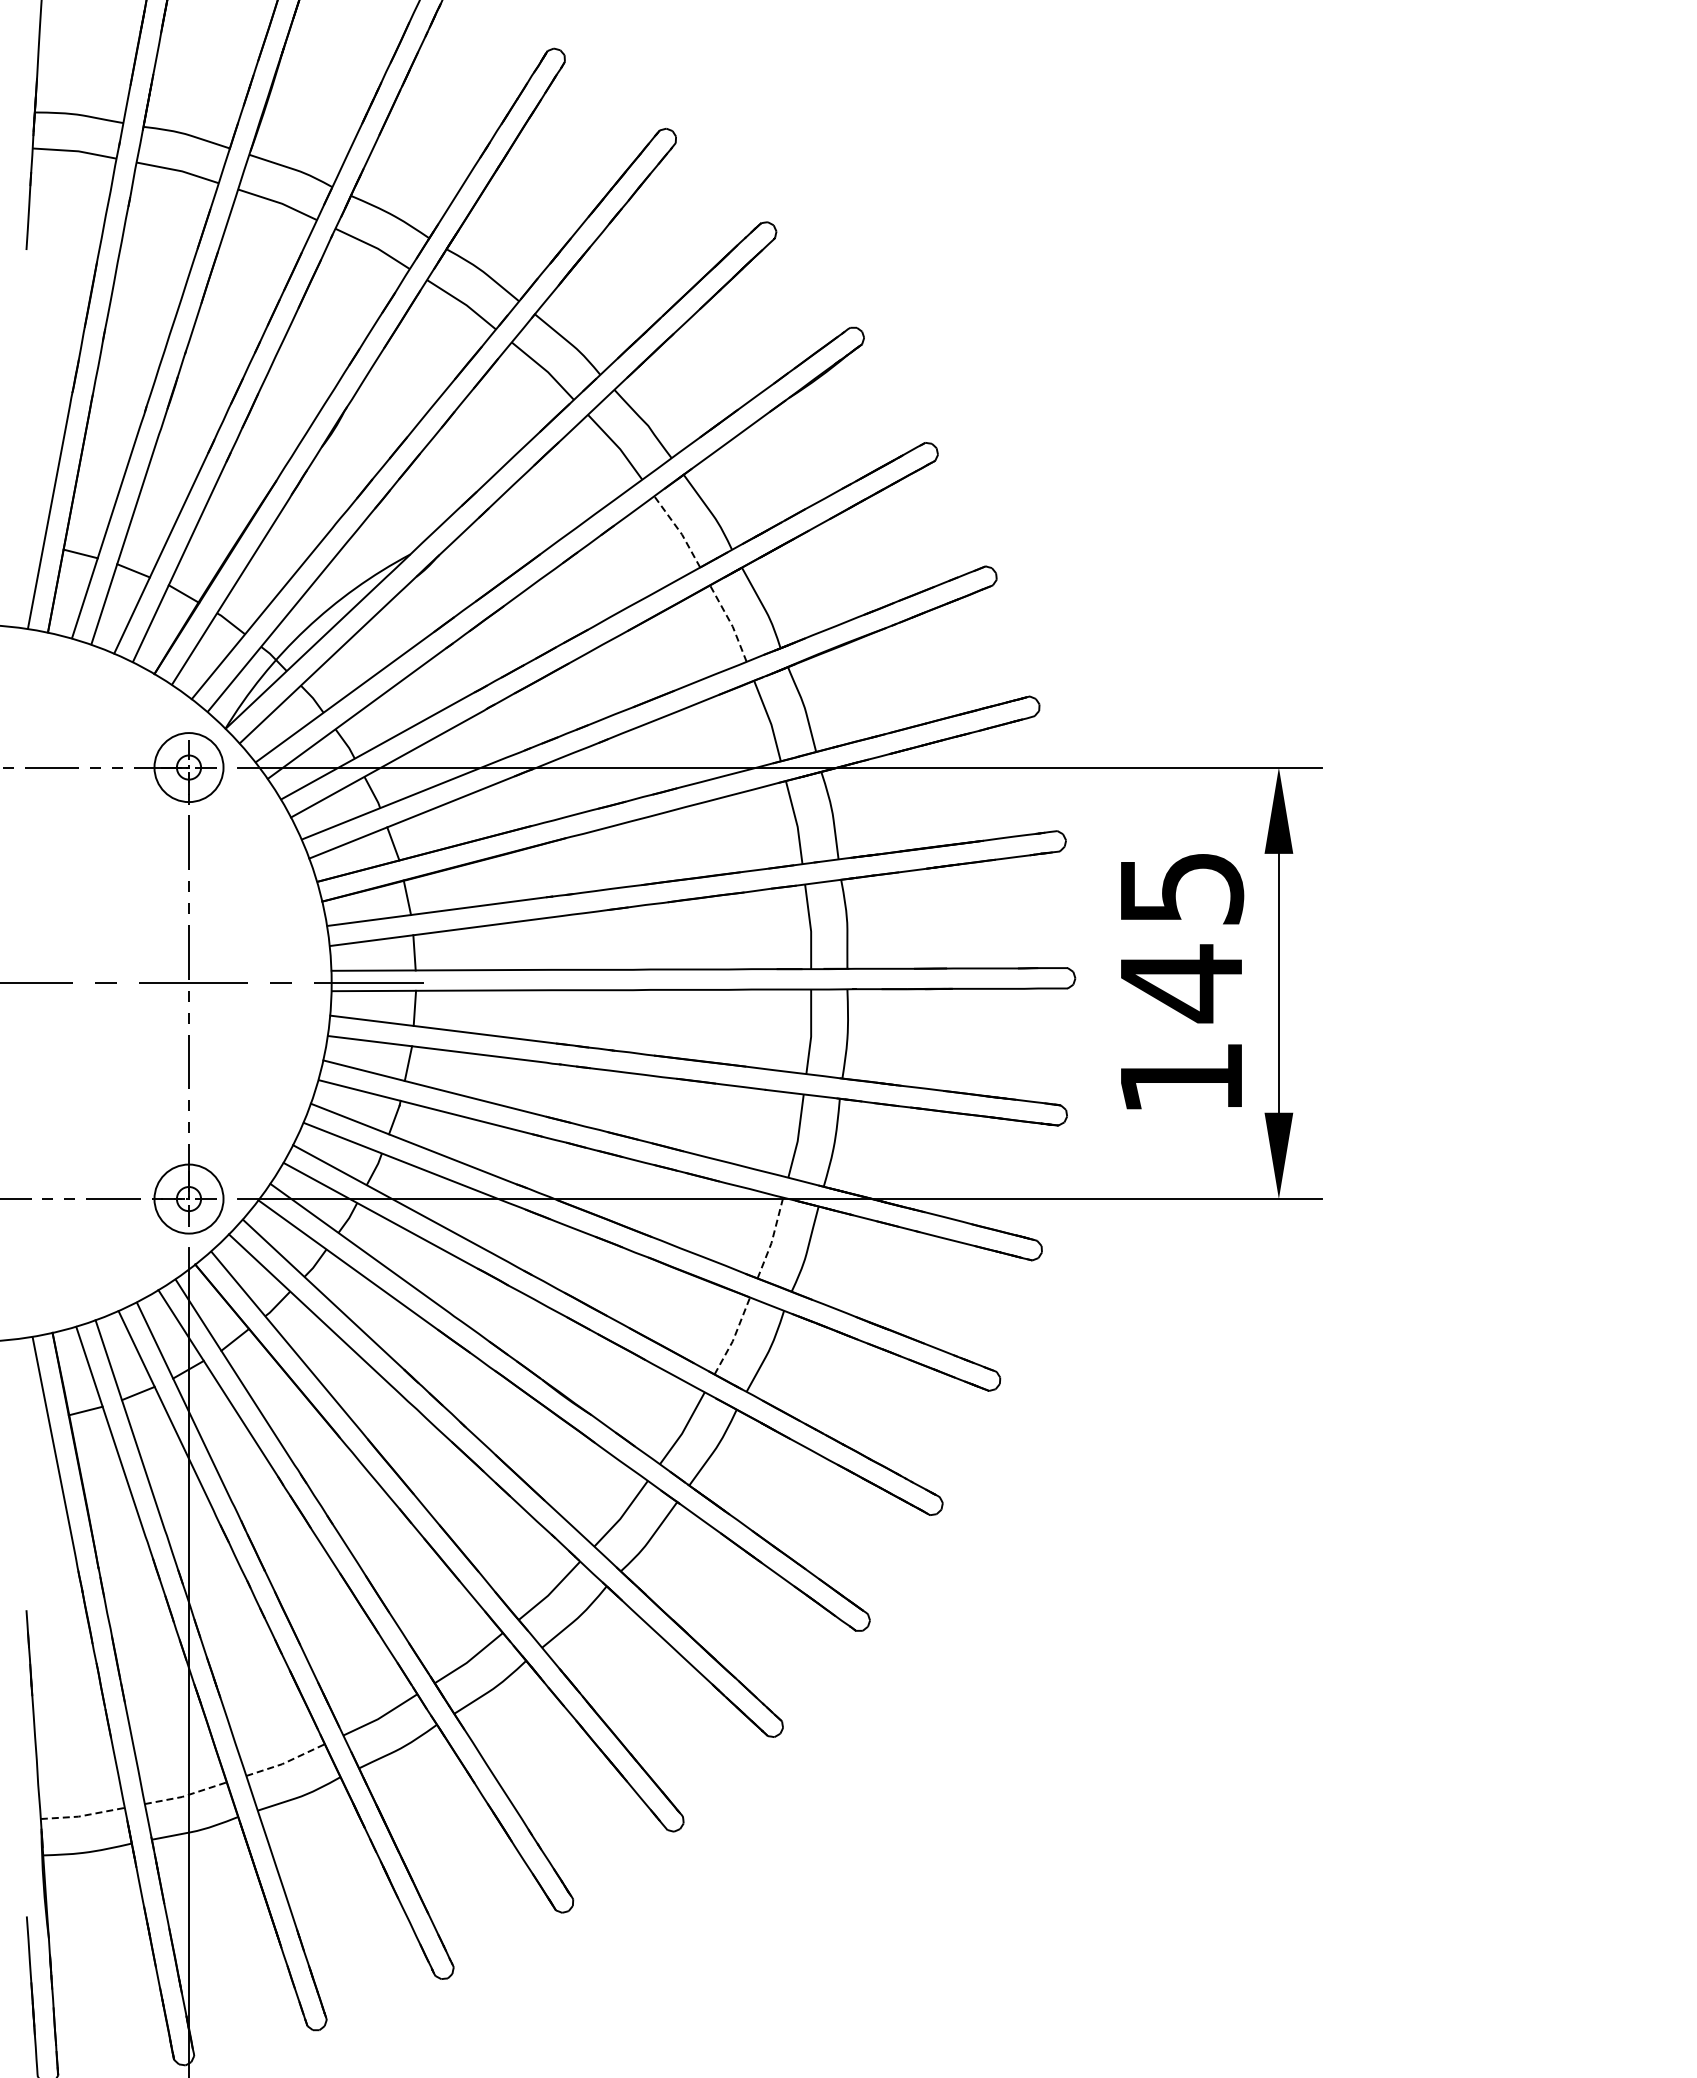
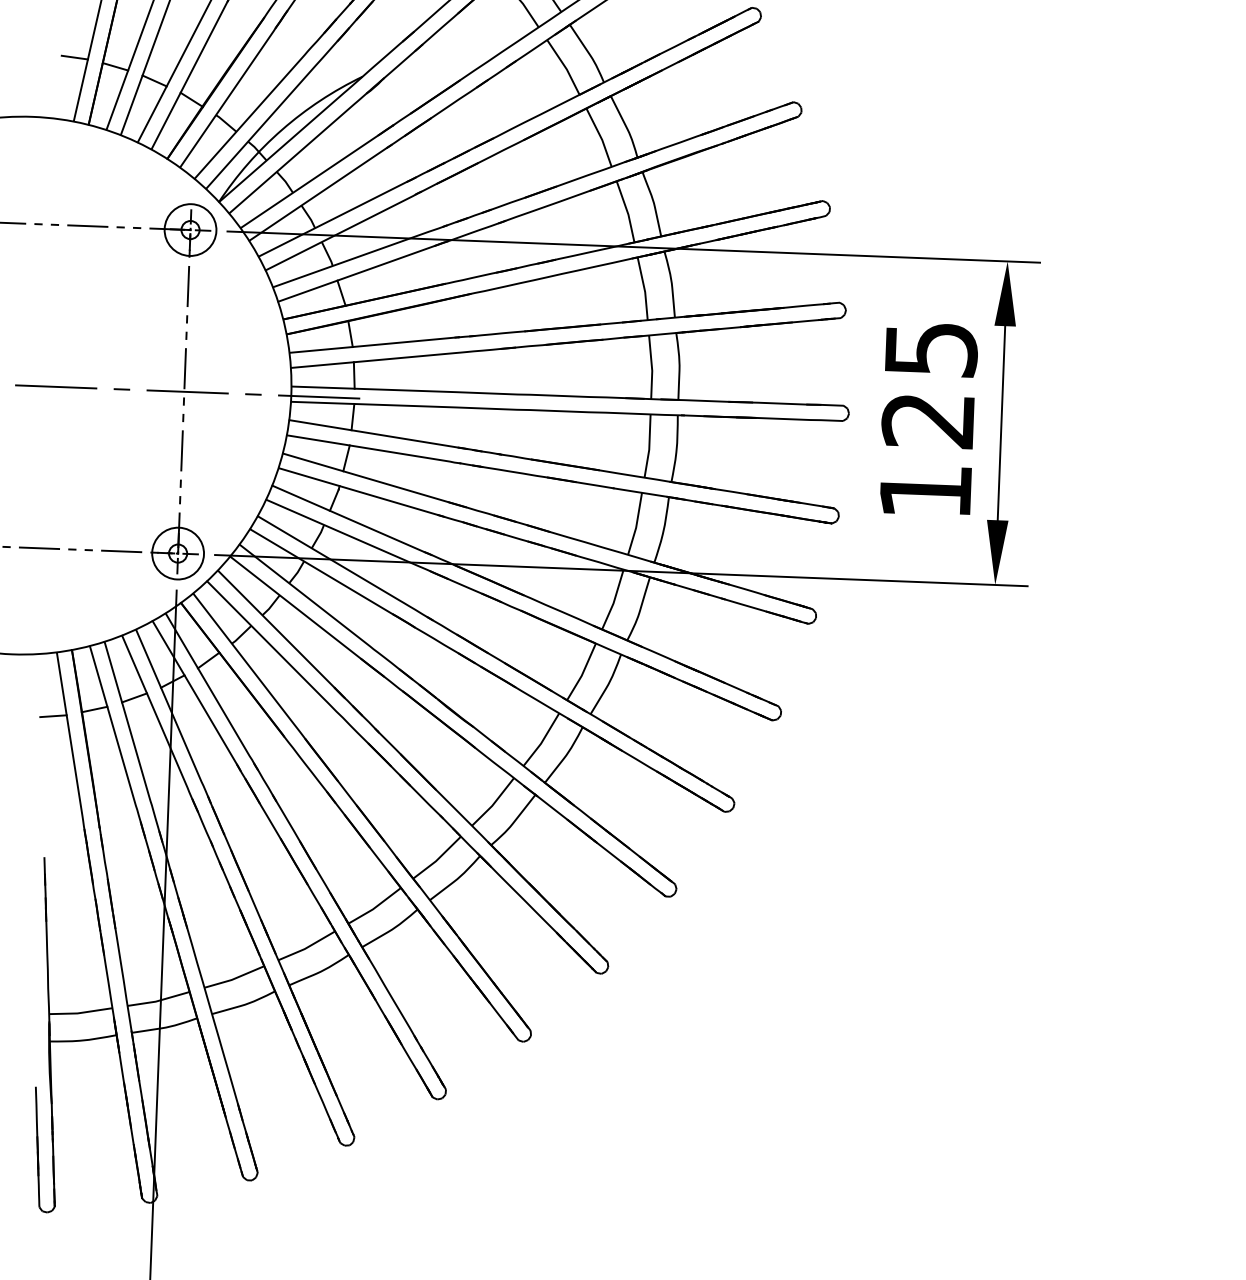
line: (679, 530) -> (565, 66), dashed -> solid
line: (25, 543) -> (74, 57), added
line: (730, 622) -> (600, 136), dashed -> solid
text: (1180, 983) -> (927, 420), 145 -> 125
line: (772, 1238) -> (614, 599), dashed -> solid
line: (734, 1336) -> (583, 672), dashed -> solid
line: (30, 1421) -> (52, 715), added
line: (285, 1762) -> (234, 978), dashed -> solid
line: (185, 1795) -> (158, 1000), dashed -> solid
line: (83, 1815) -> (81, 1012), dashed -> solid

